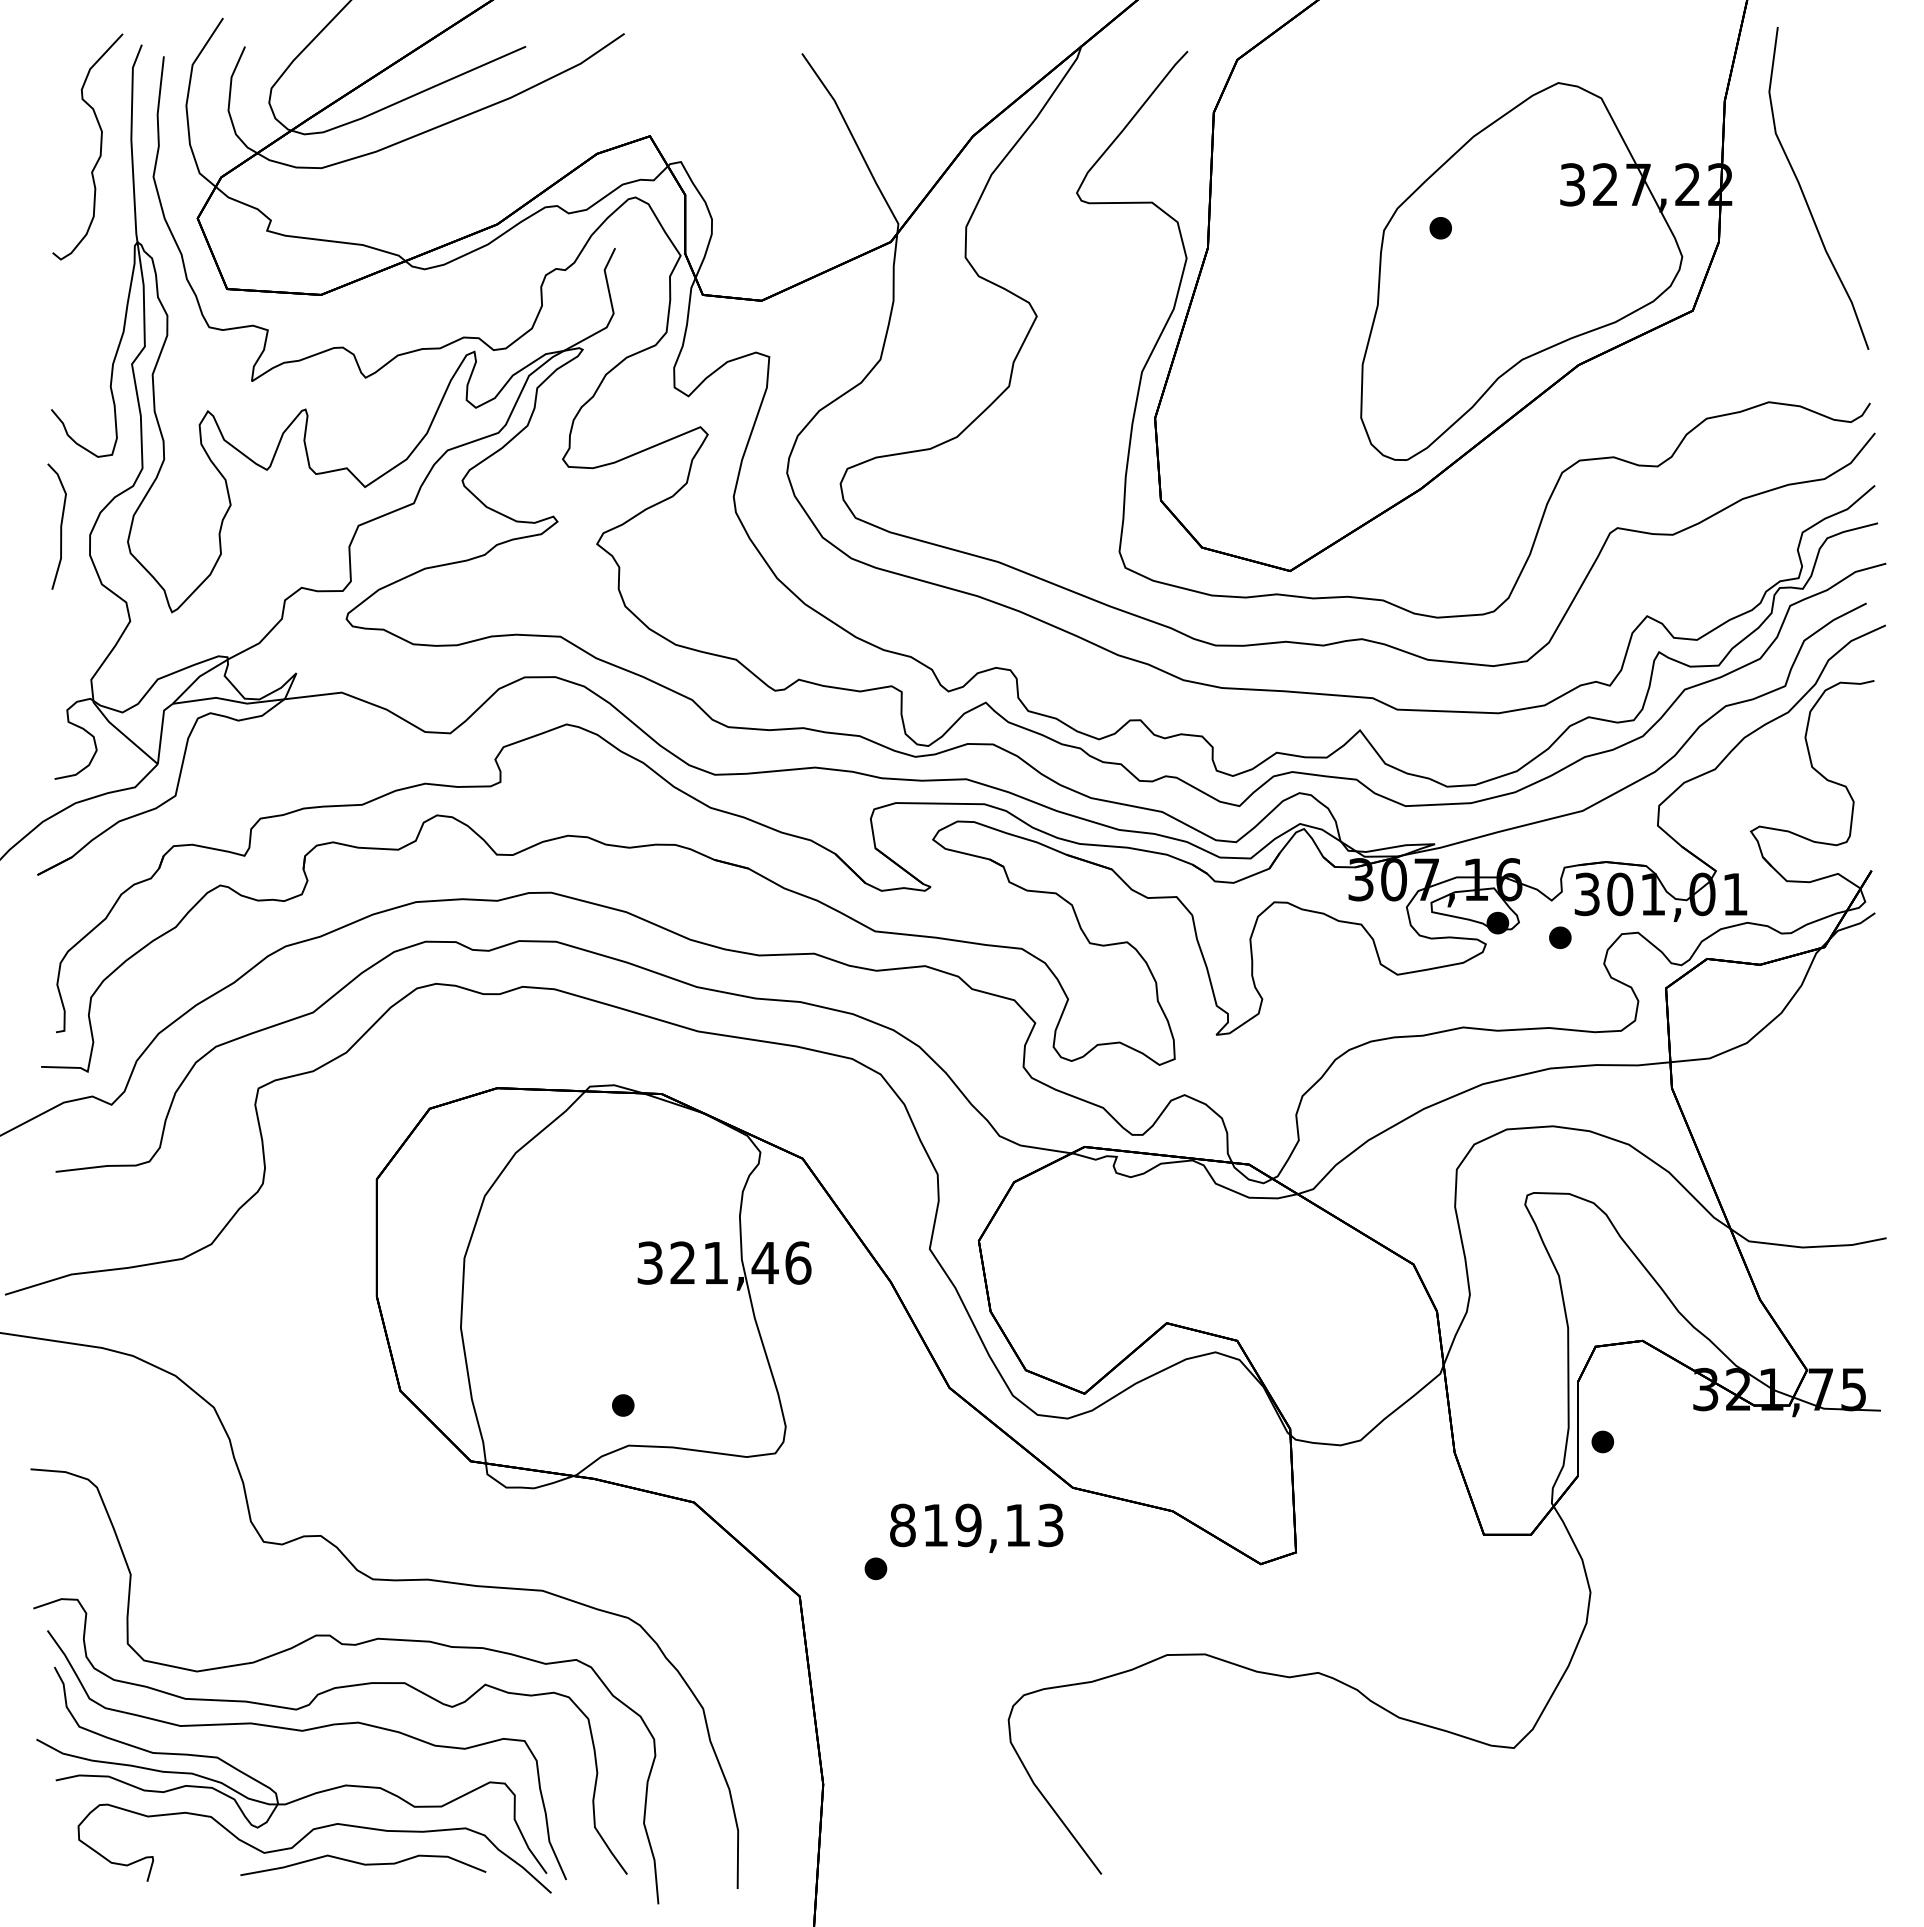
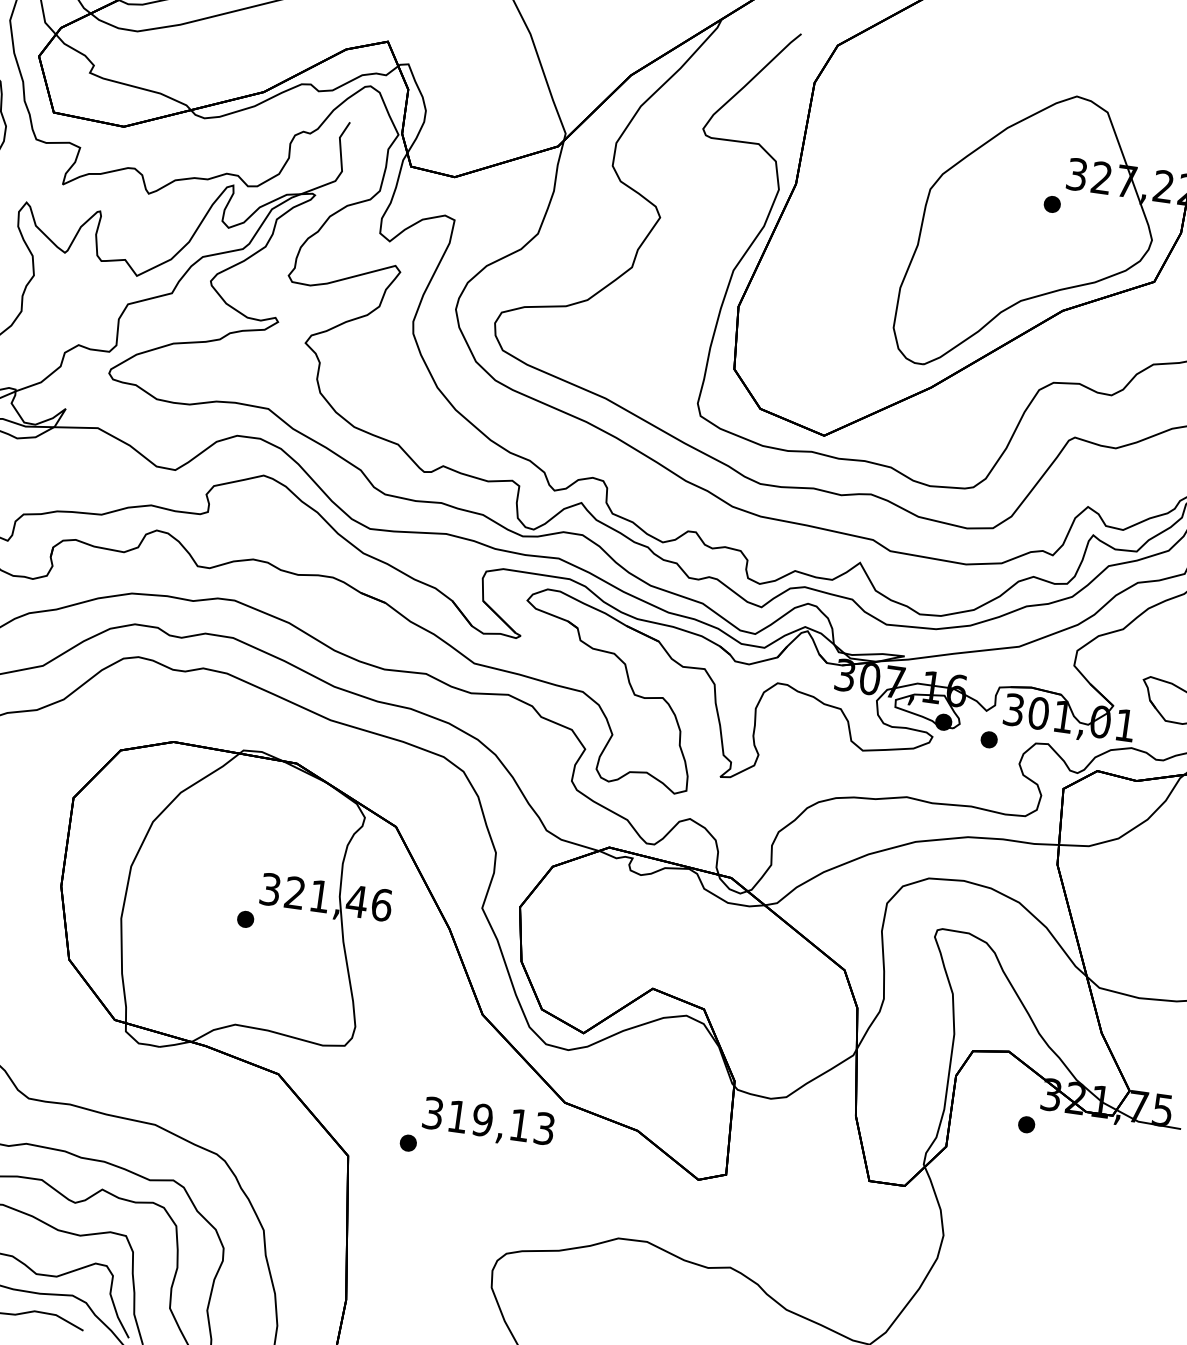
part: (1440, 228) -> (1052, 204), moved
part: (623, 1405) -> (245, 919), moved
part: (1602, 1441) -> (1026, 1124), moved
text: (902, 1525) -> (432, 1113), 819,13 -> 319,13

